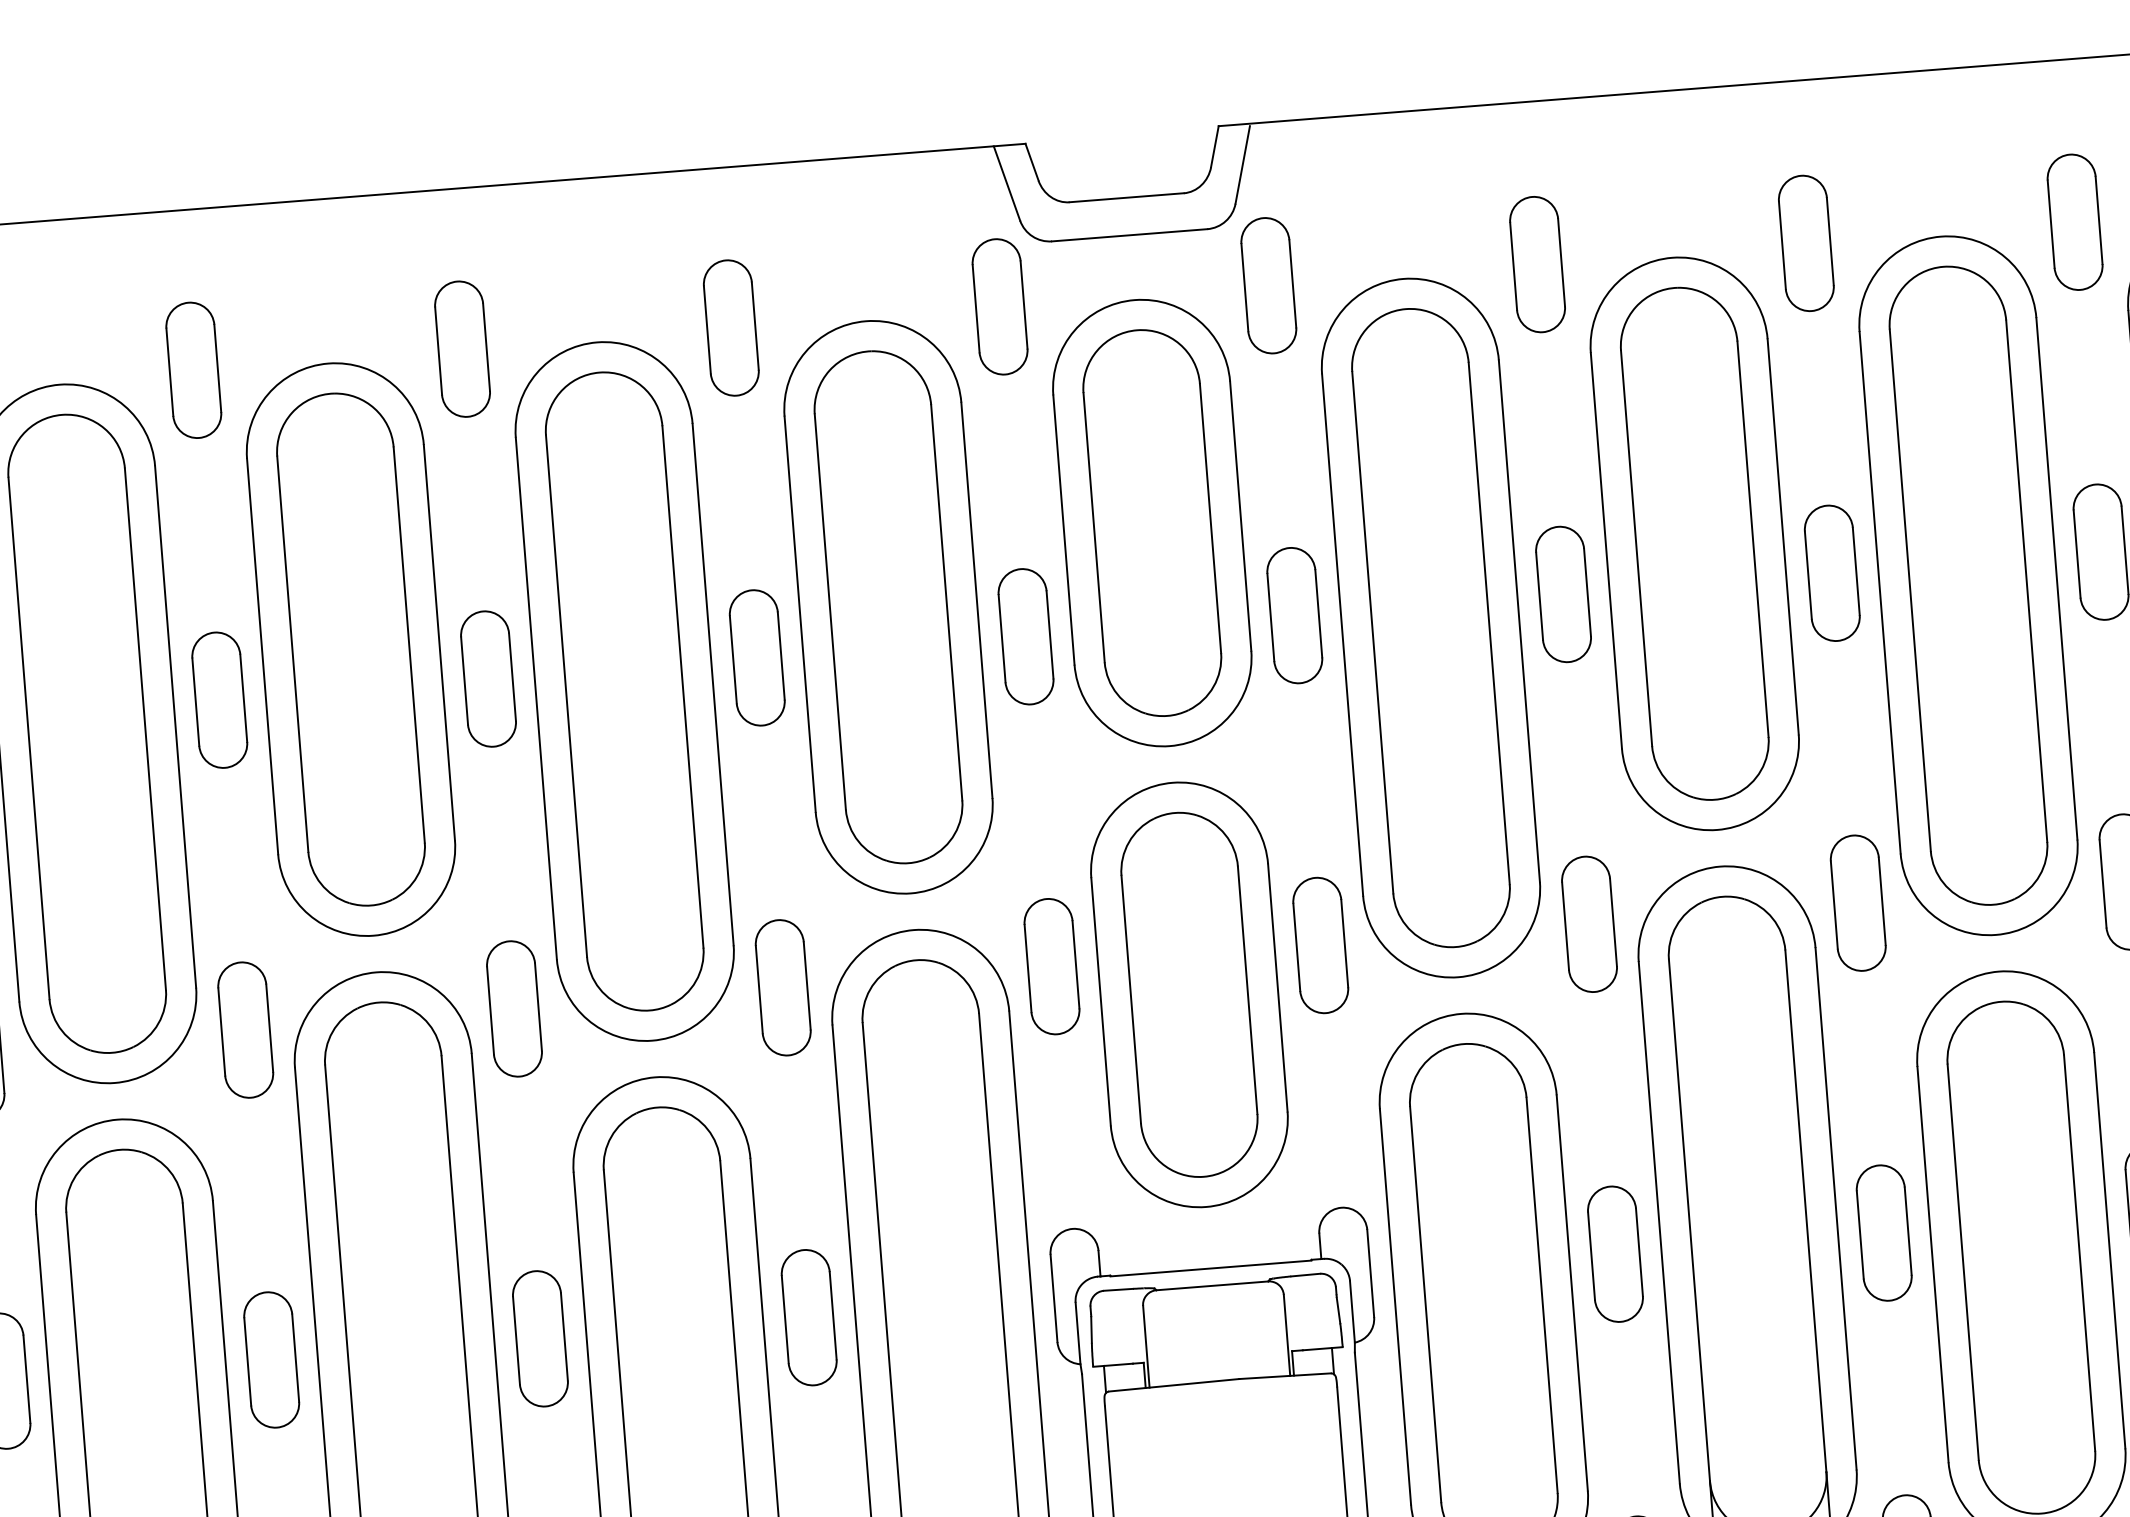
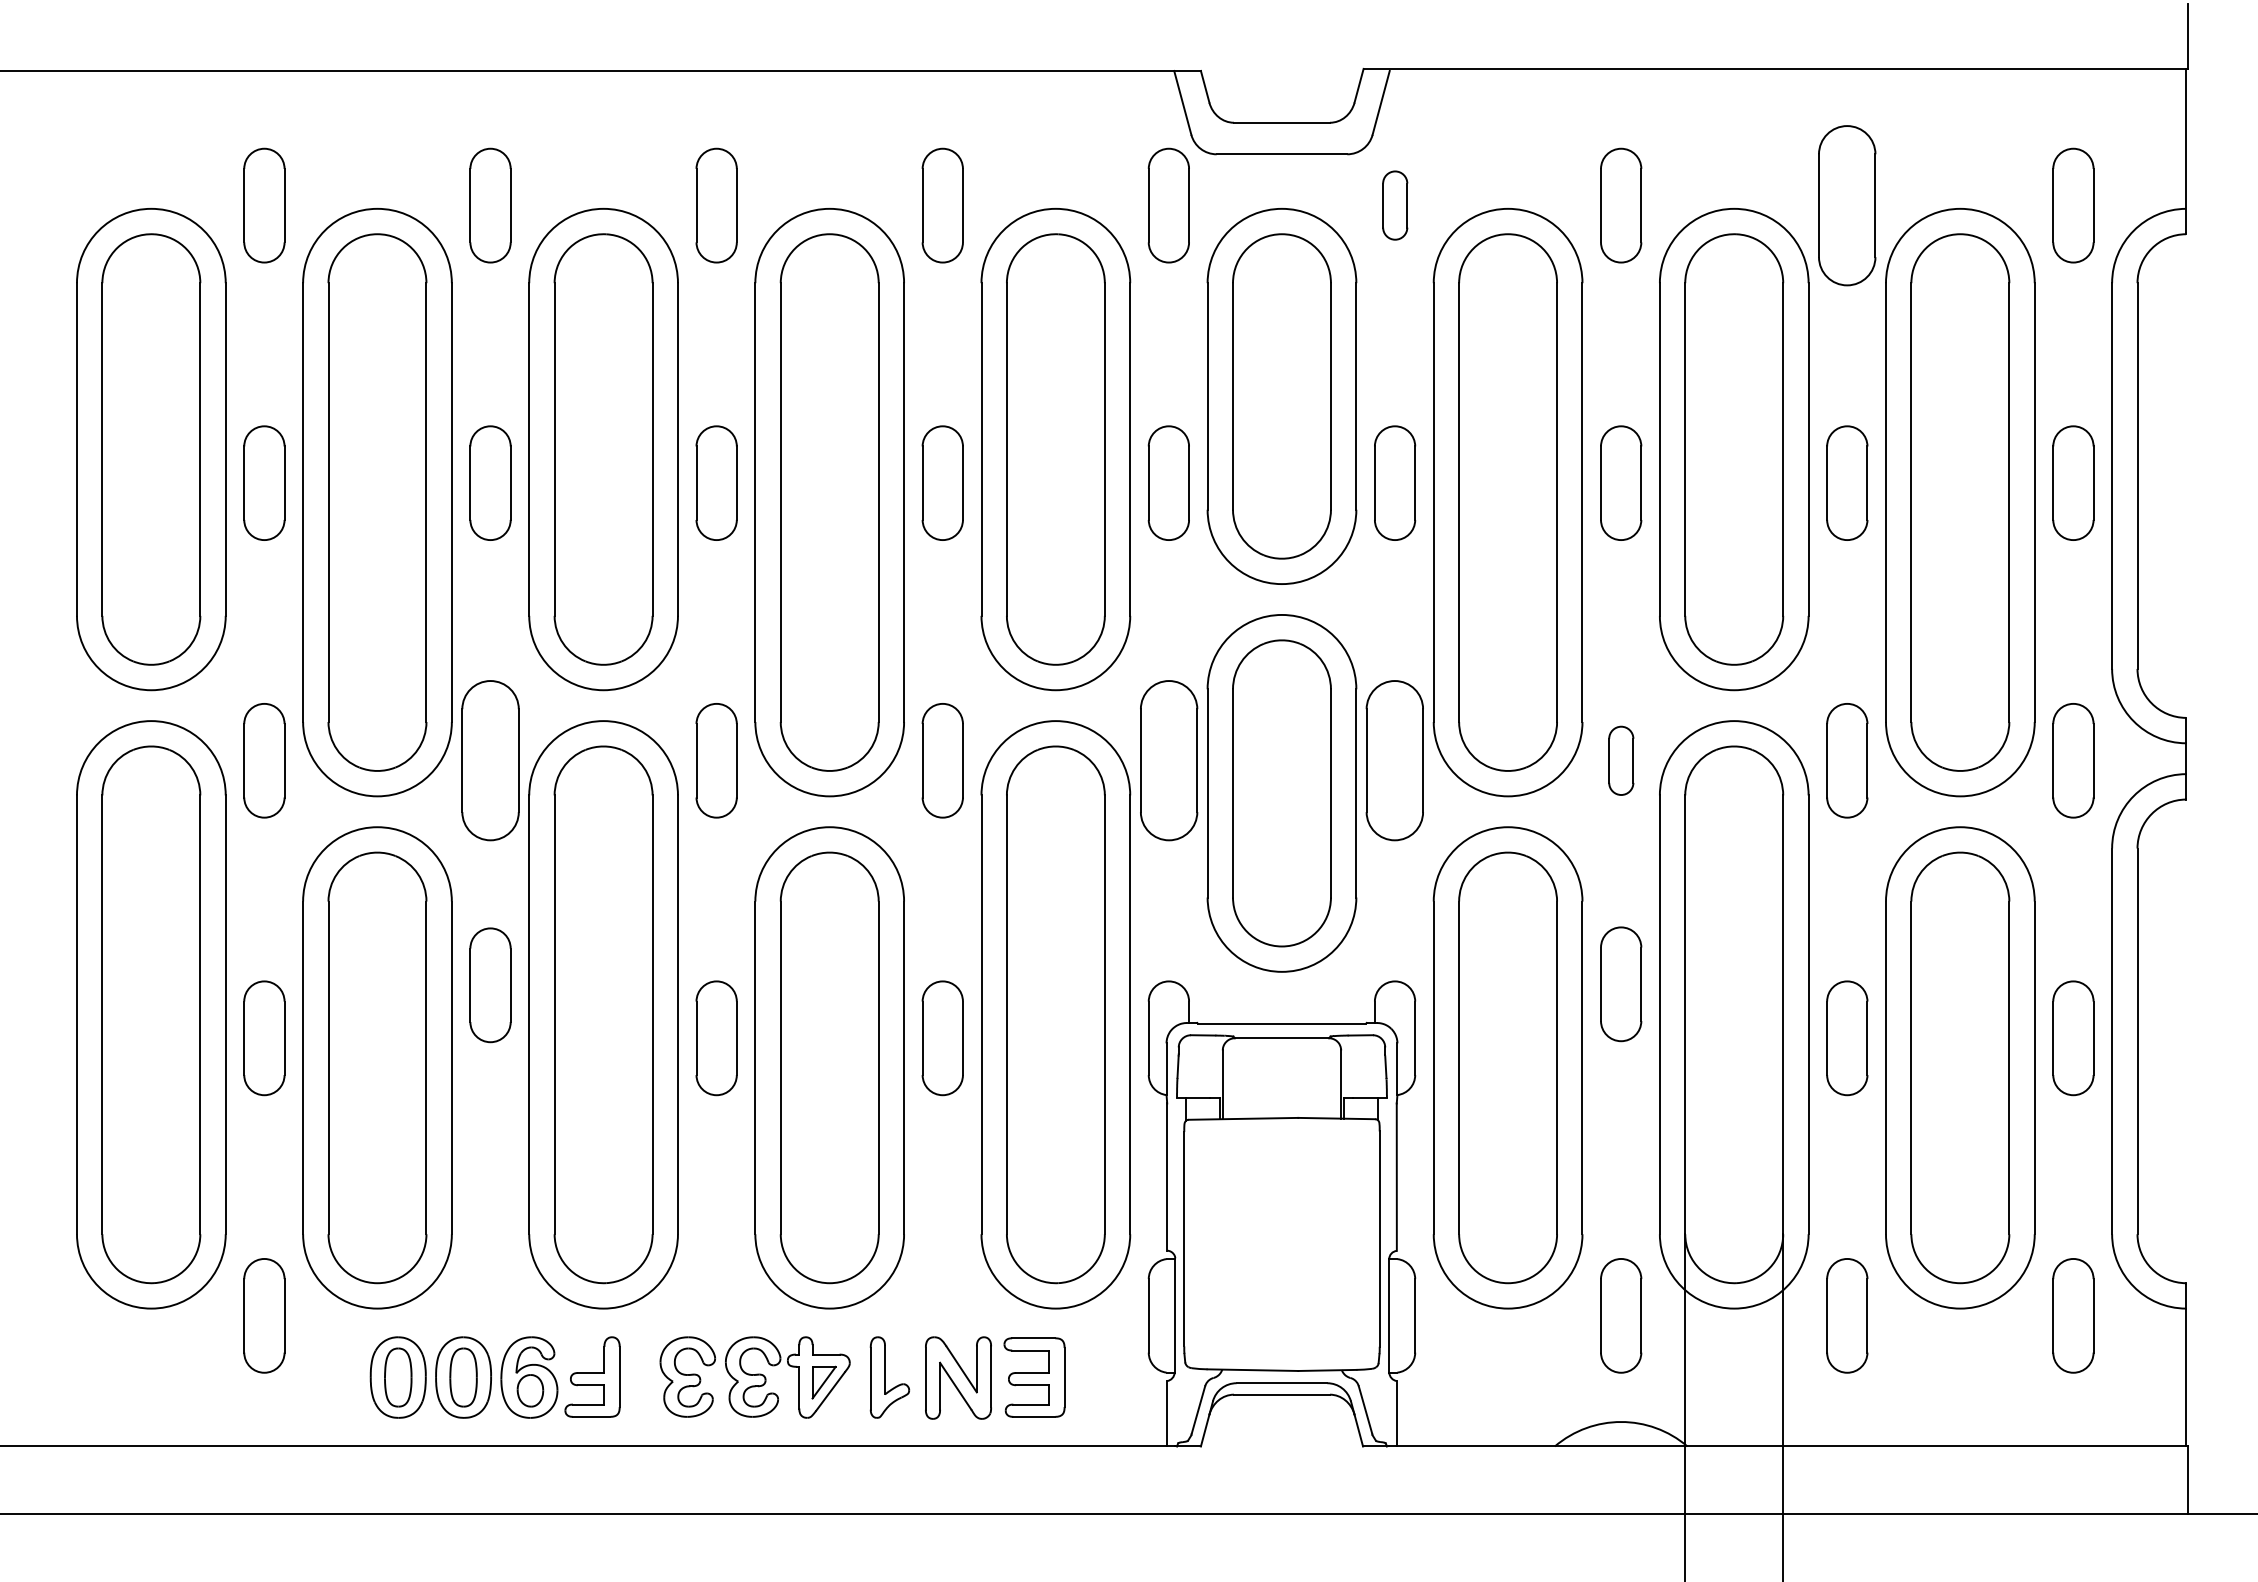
part: (1806, 243) -> (1847, 205), size x1.4
part: (1269, 285) -> (1395, 205), size x0.6
part: (1589, 924) -> (1621, 760), size x0.6
part: (1321, 945) -> (1395, 760), size x1.4
part: (1051, 966) -> (1168, 760), size x1.4
part: (245, 1029) -> (490, 760), size x1.4
part: (1615, 1254) -> (1621, 984), moved
part: (271, 1360) -> (490, 985), moved

